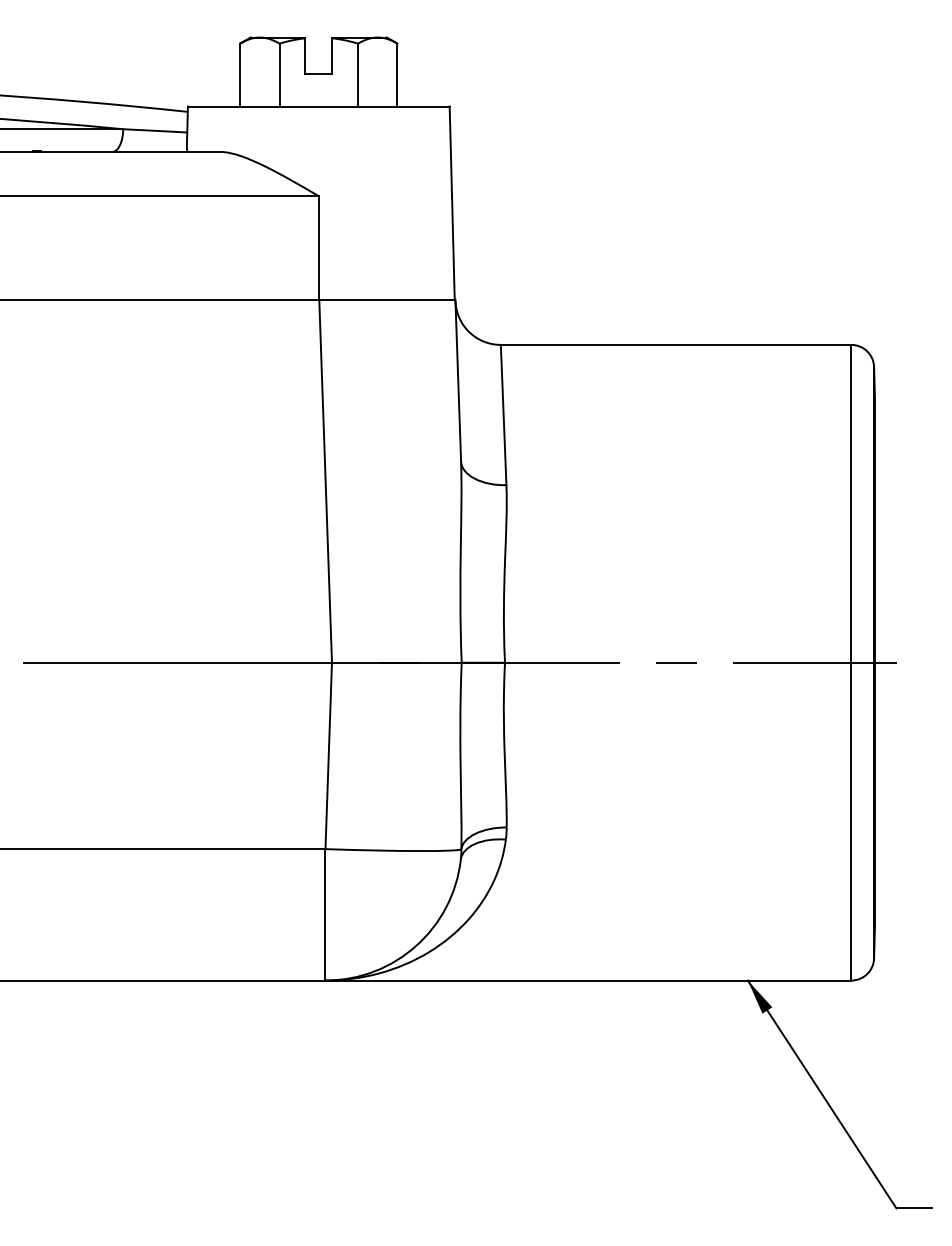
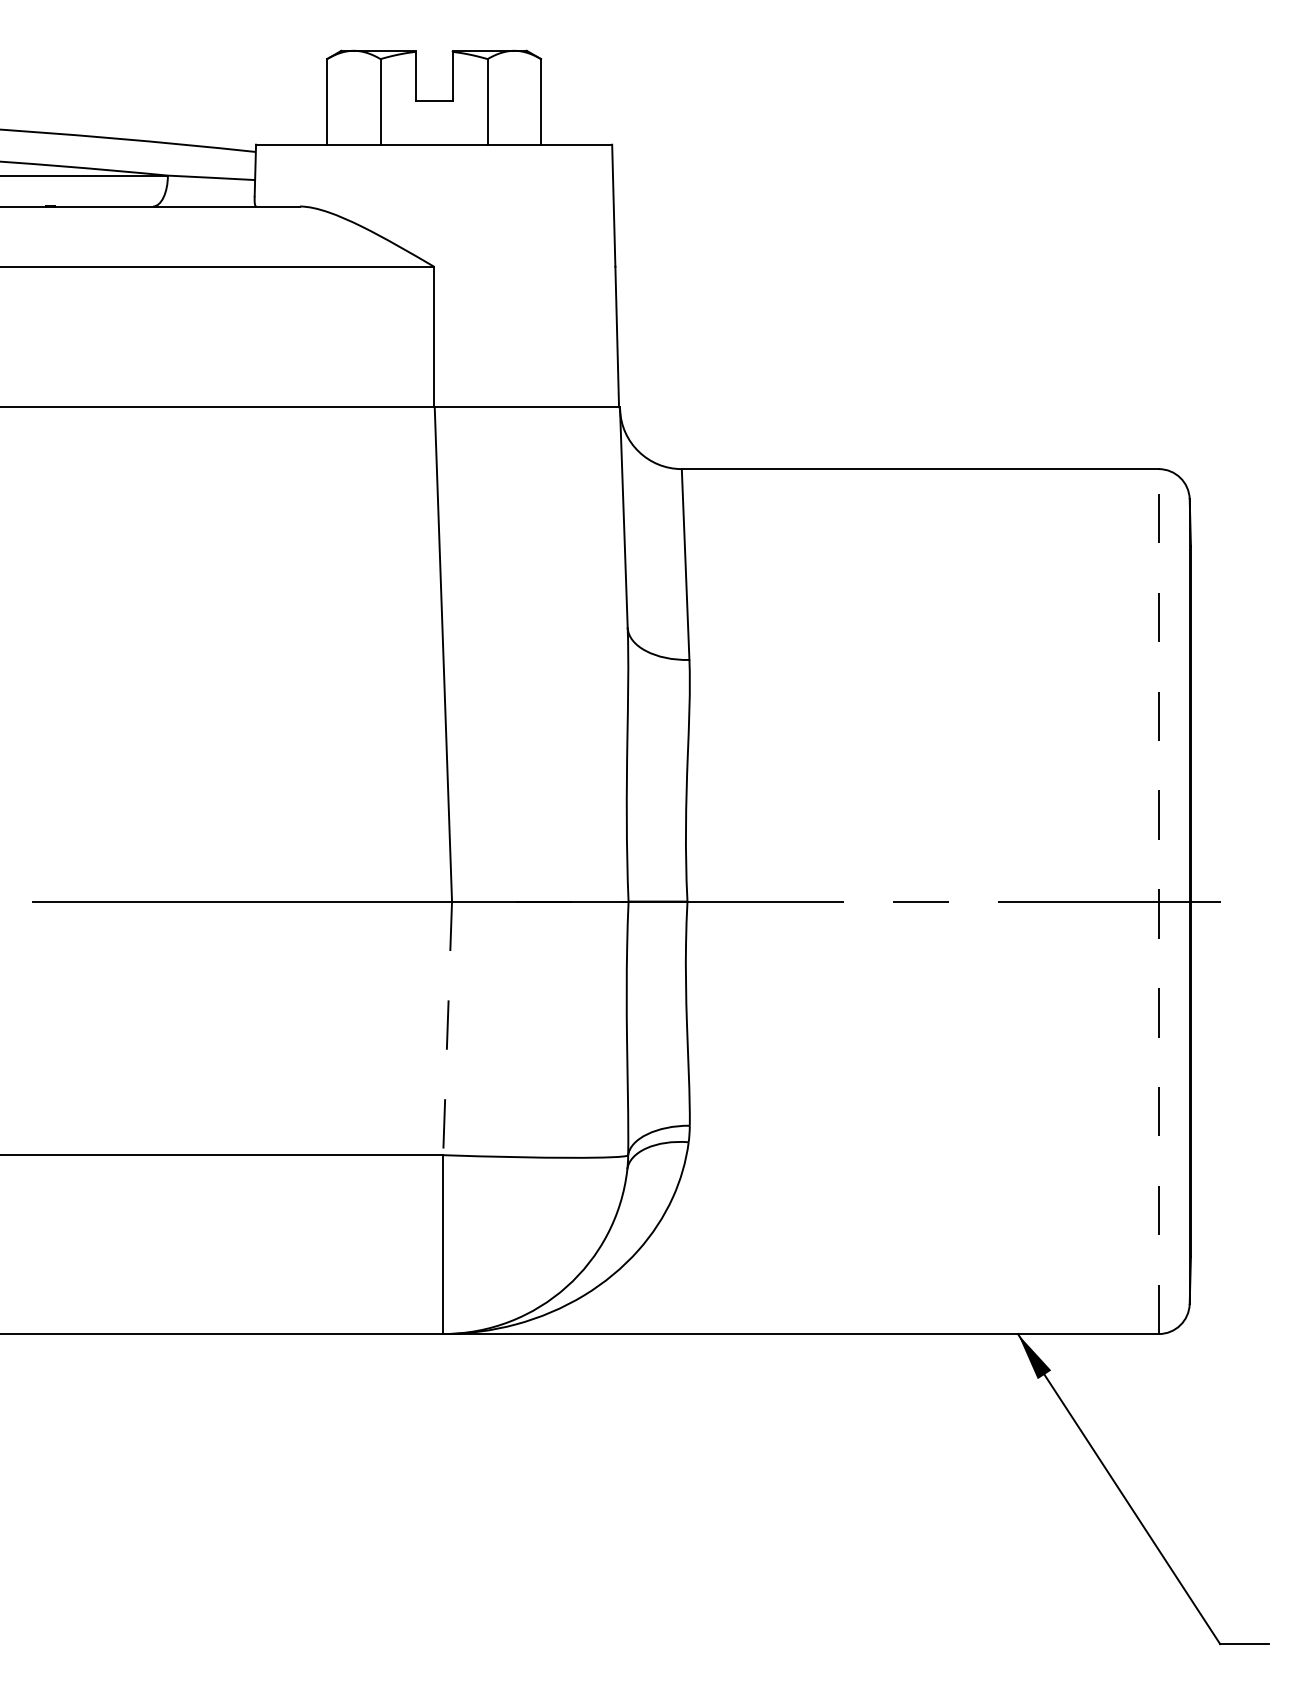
line: (851, 662) -> (1158, 901), solid -> dashed
line: (328, 756) -> (447, 1028), solid -> dashed

